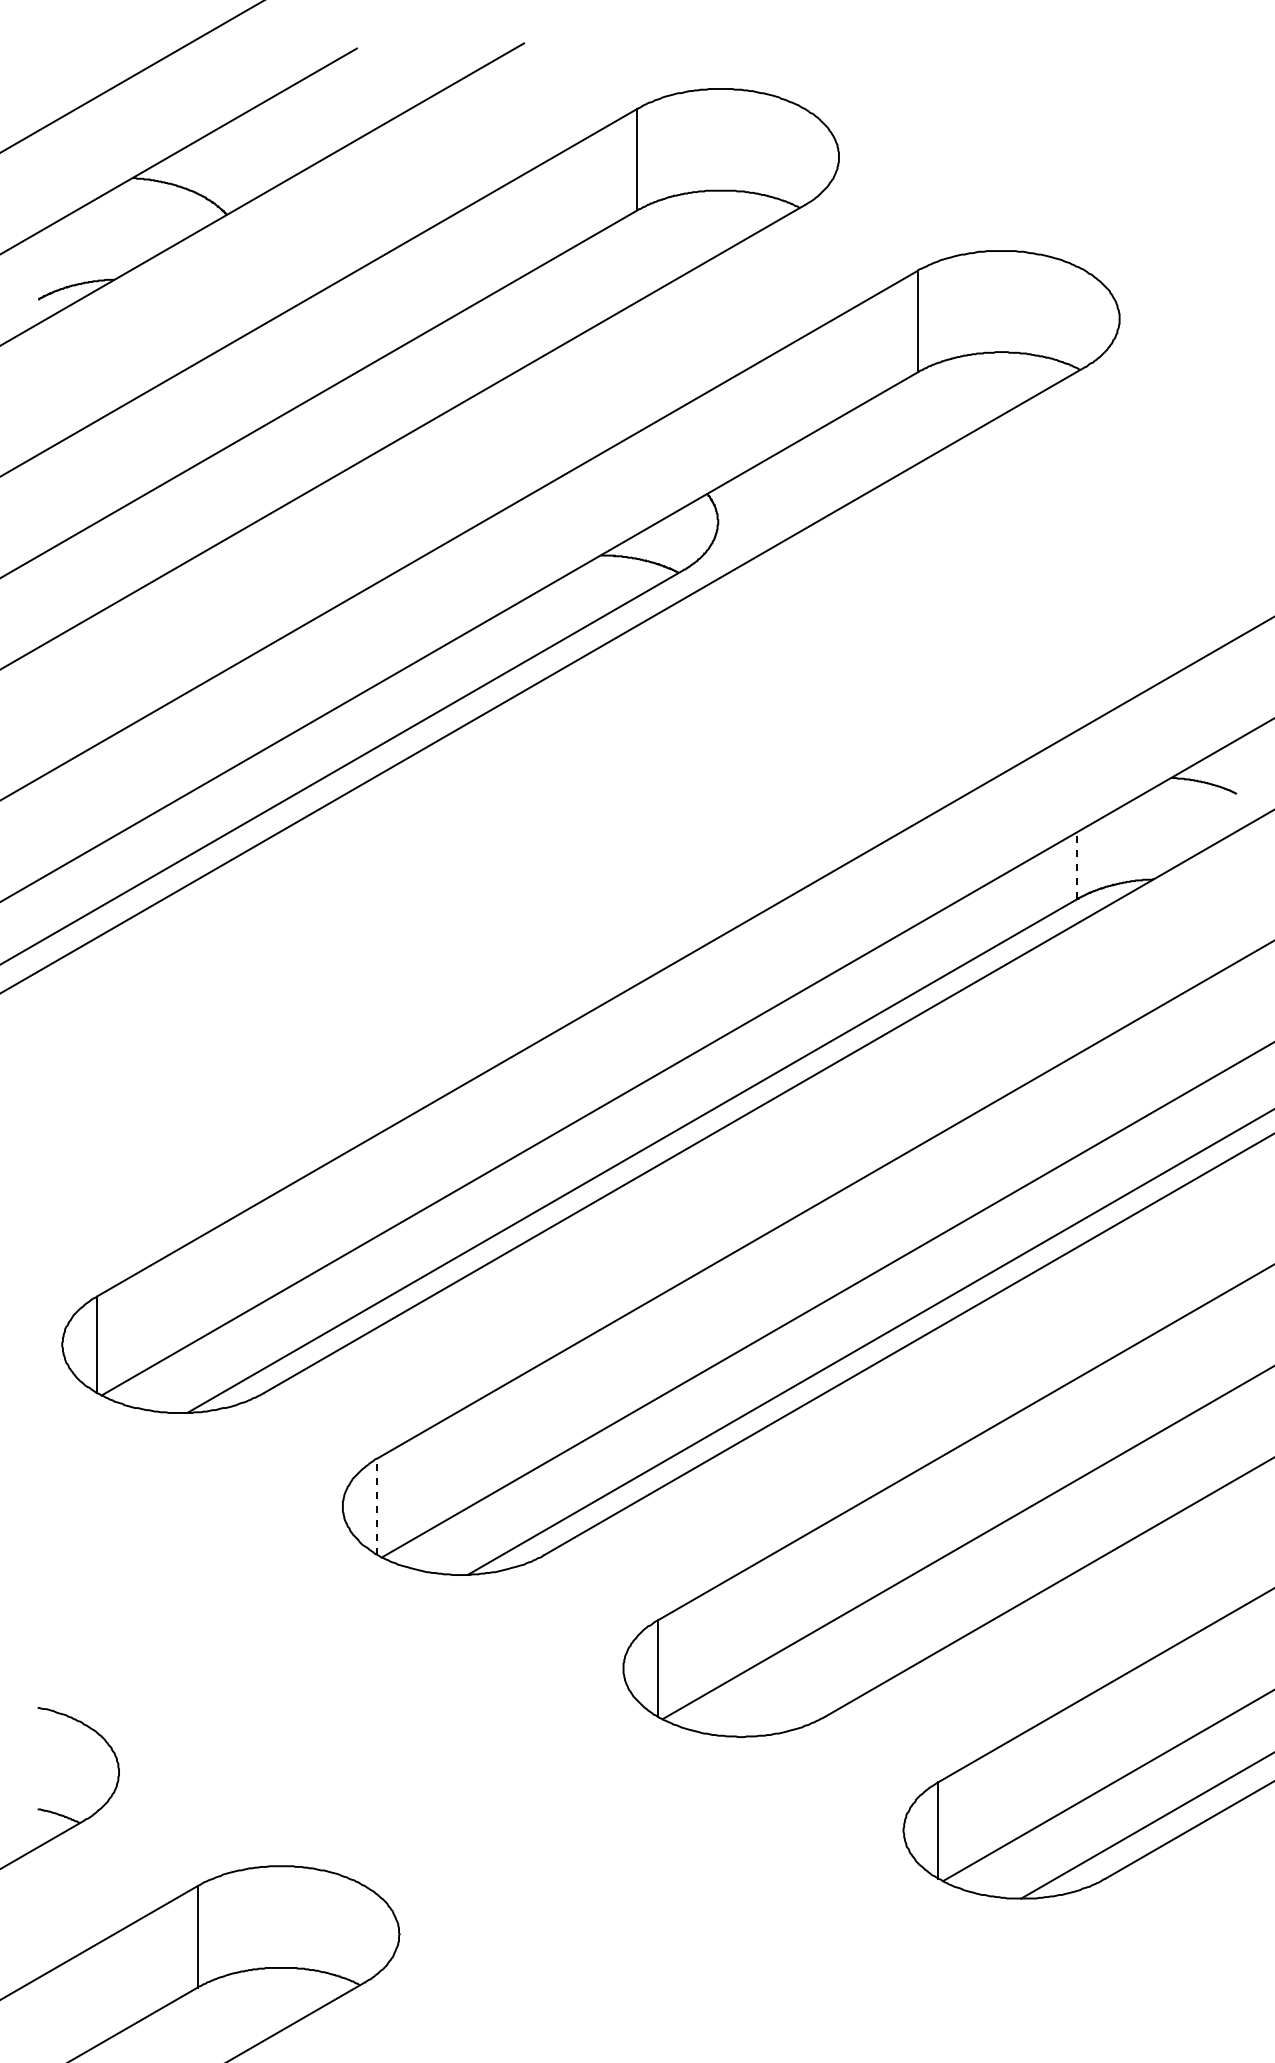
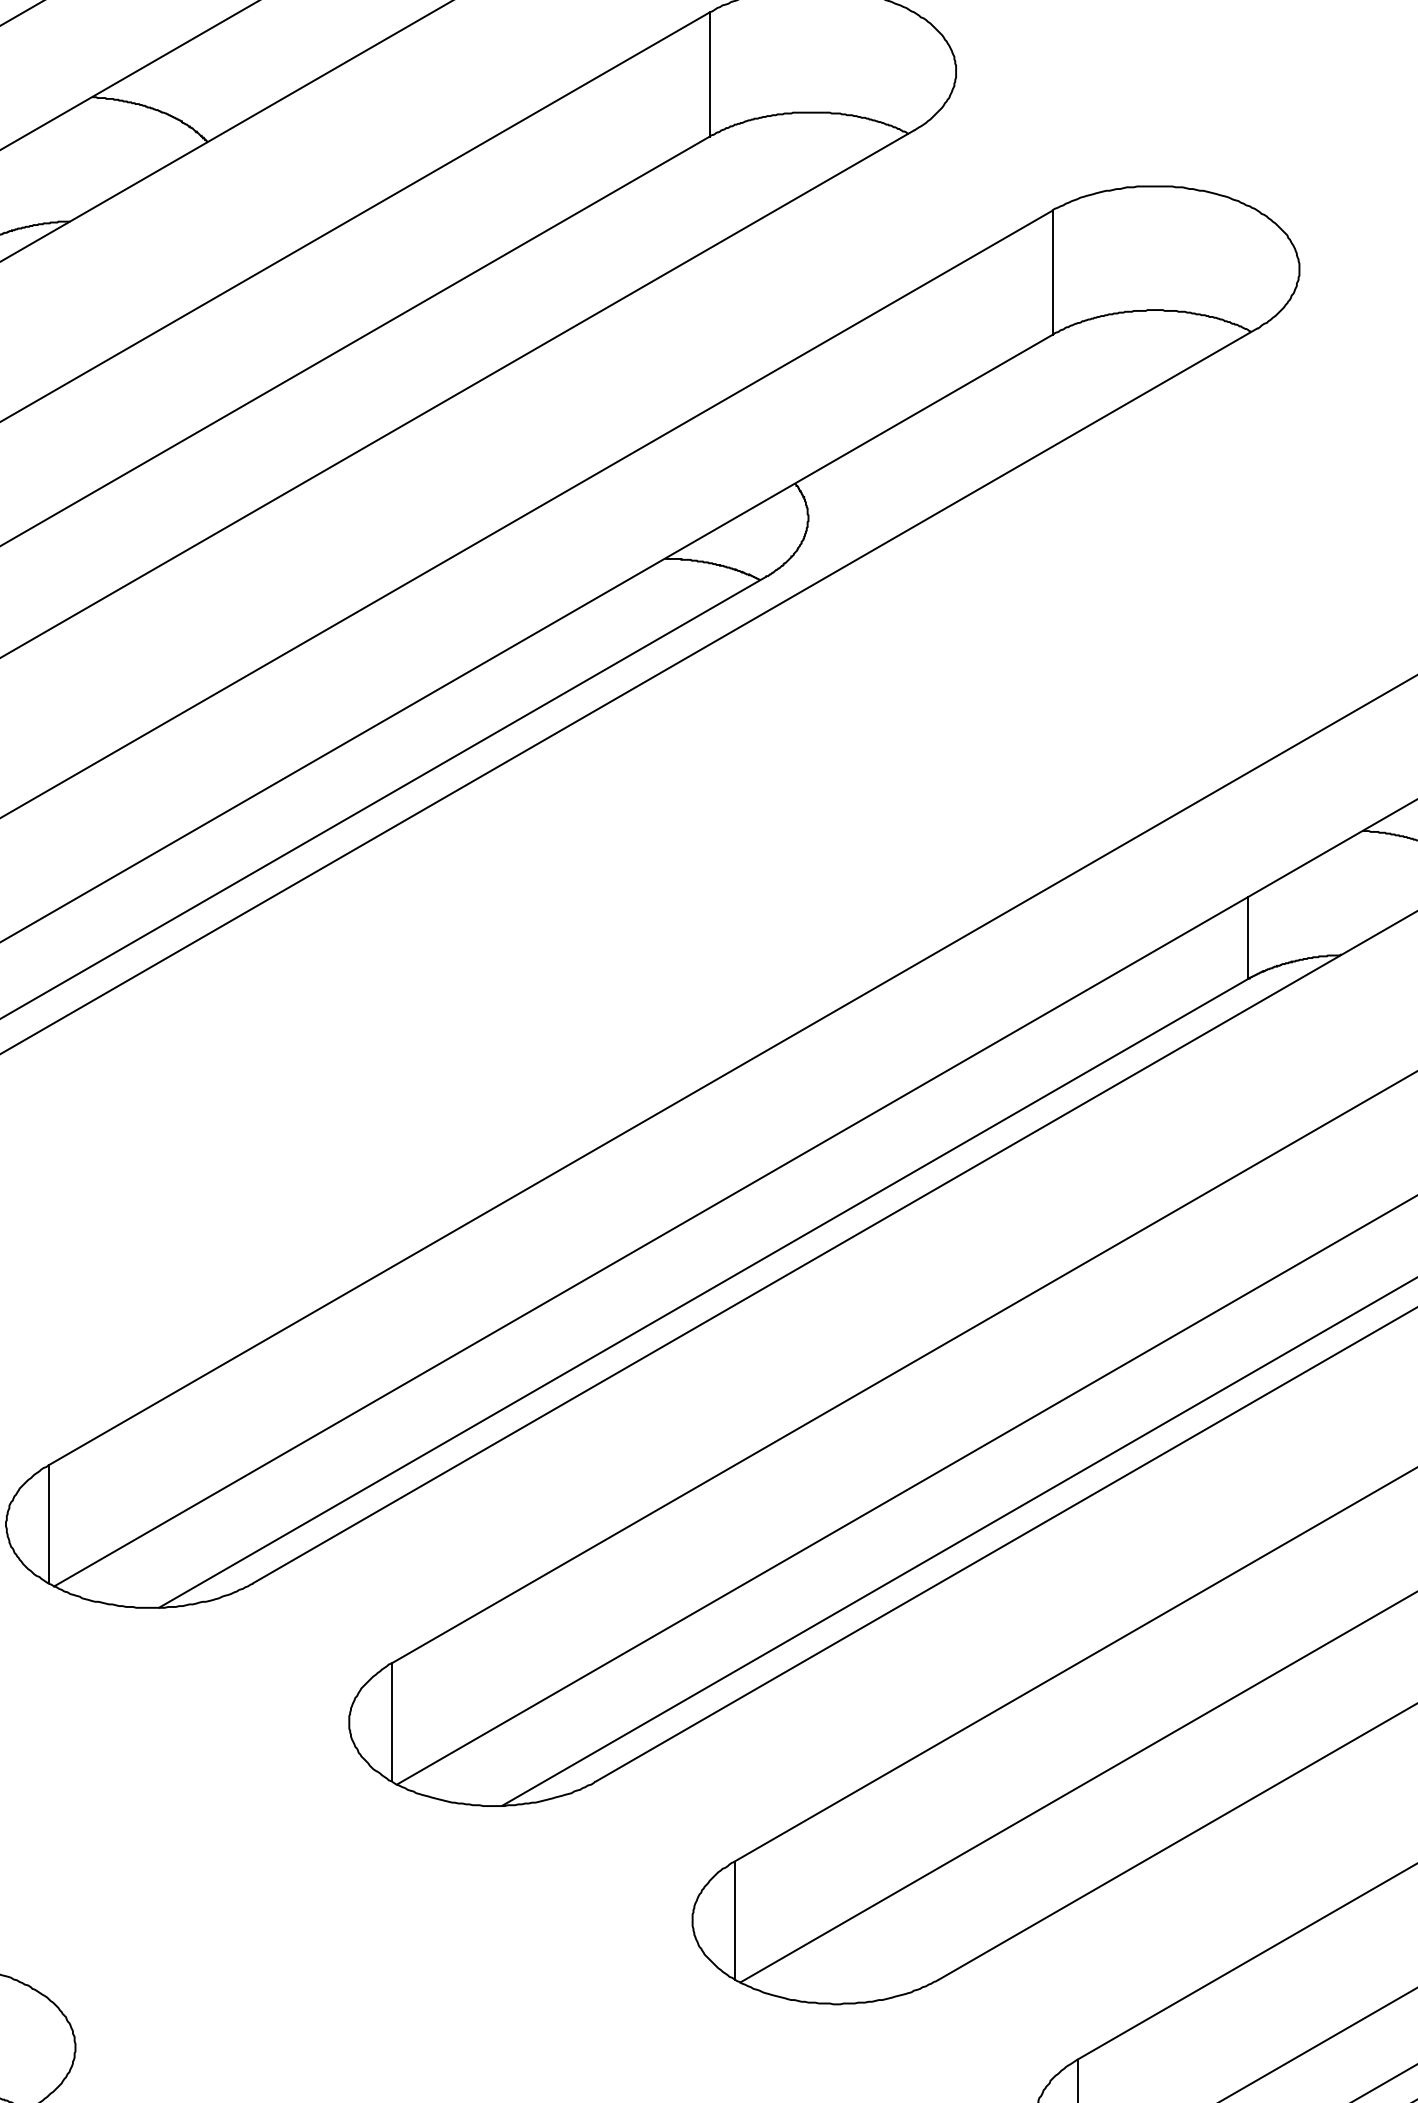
line: (1077, 865) -> (1247, 938), dashed -> solid
line: (377, 1506) -> (391, 1722), dashed -> solid

